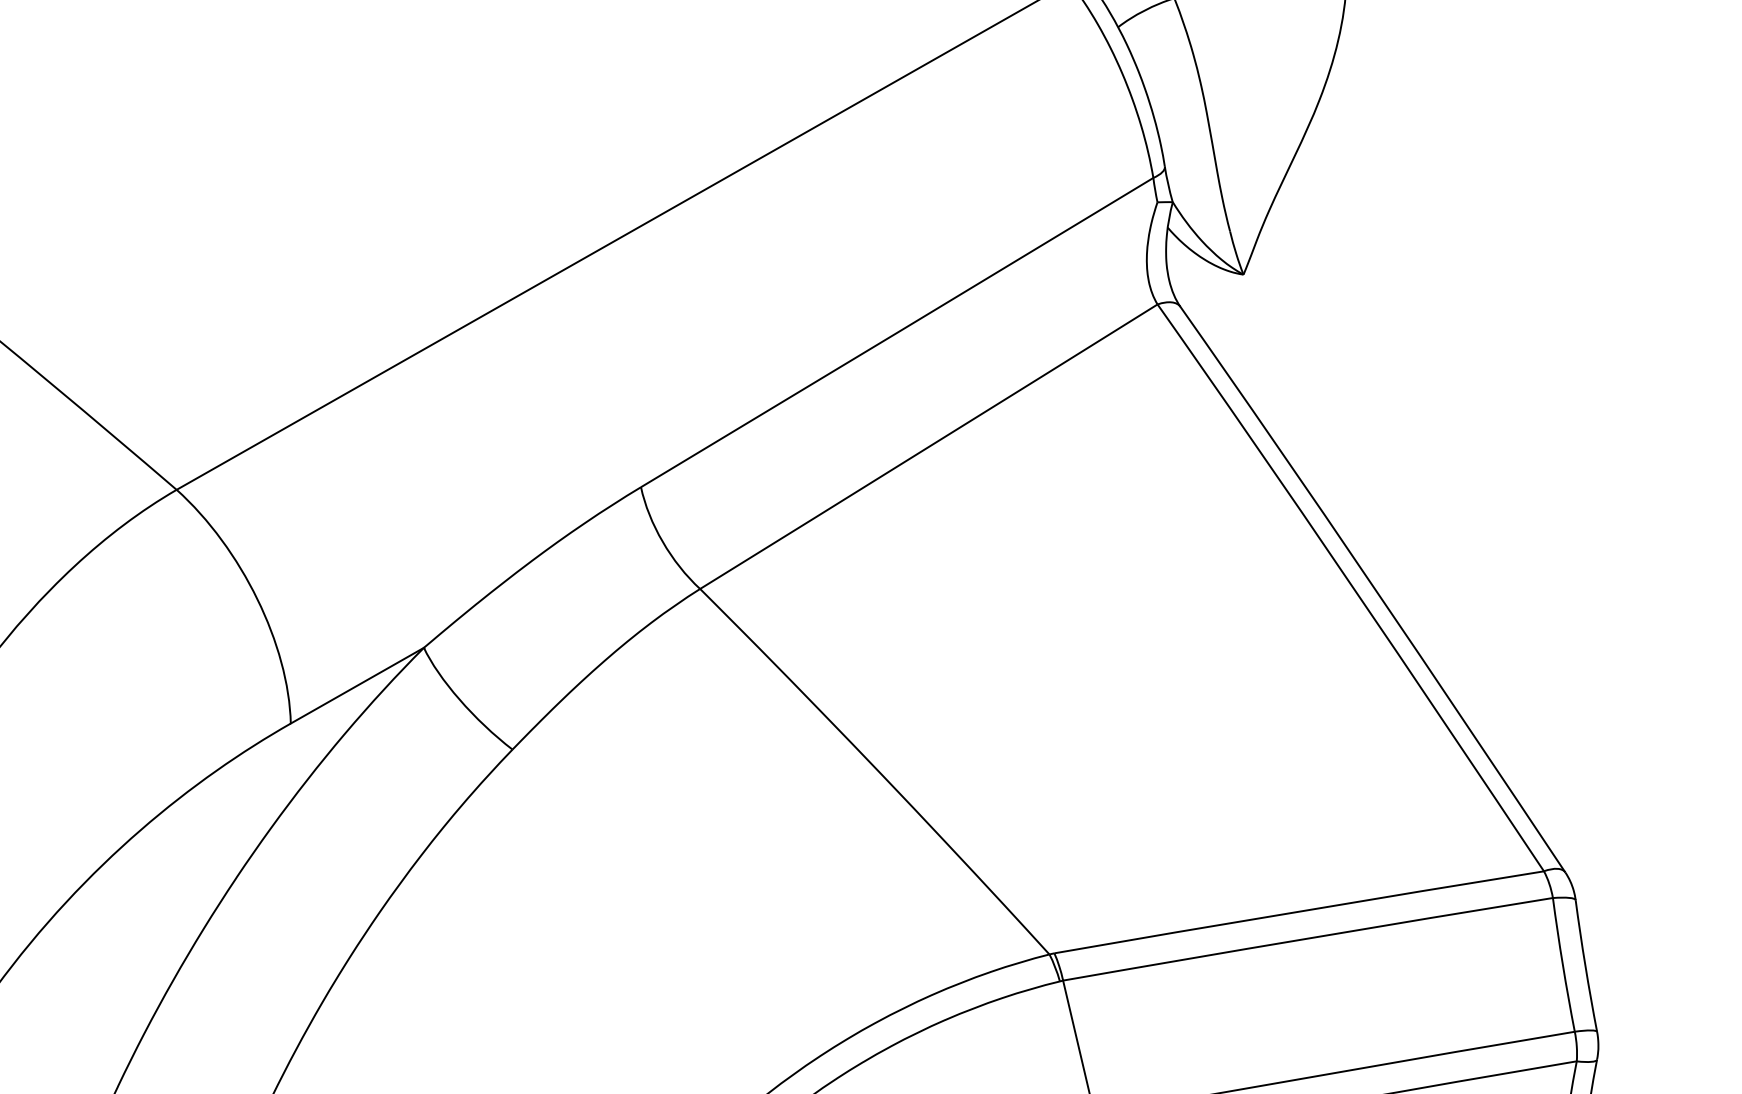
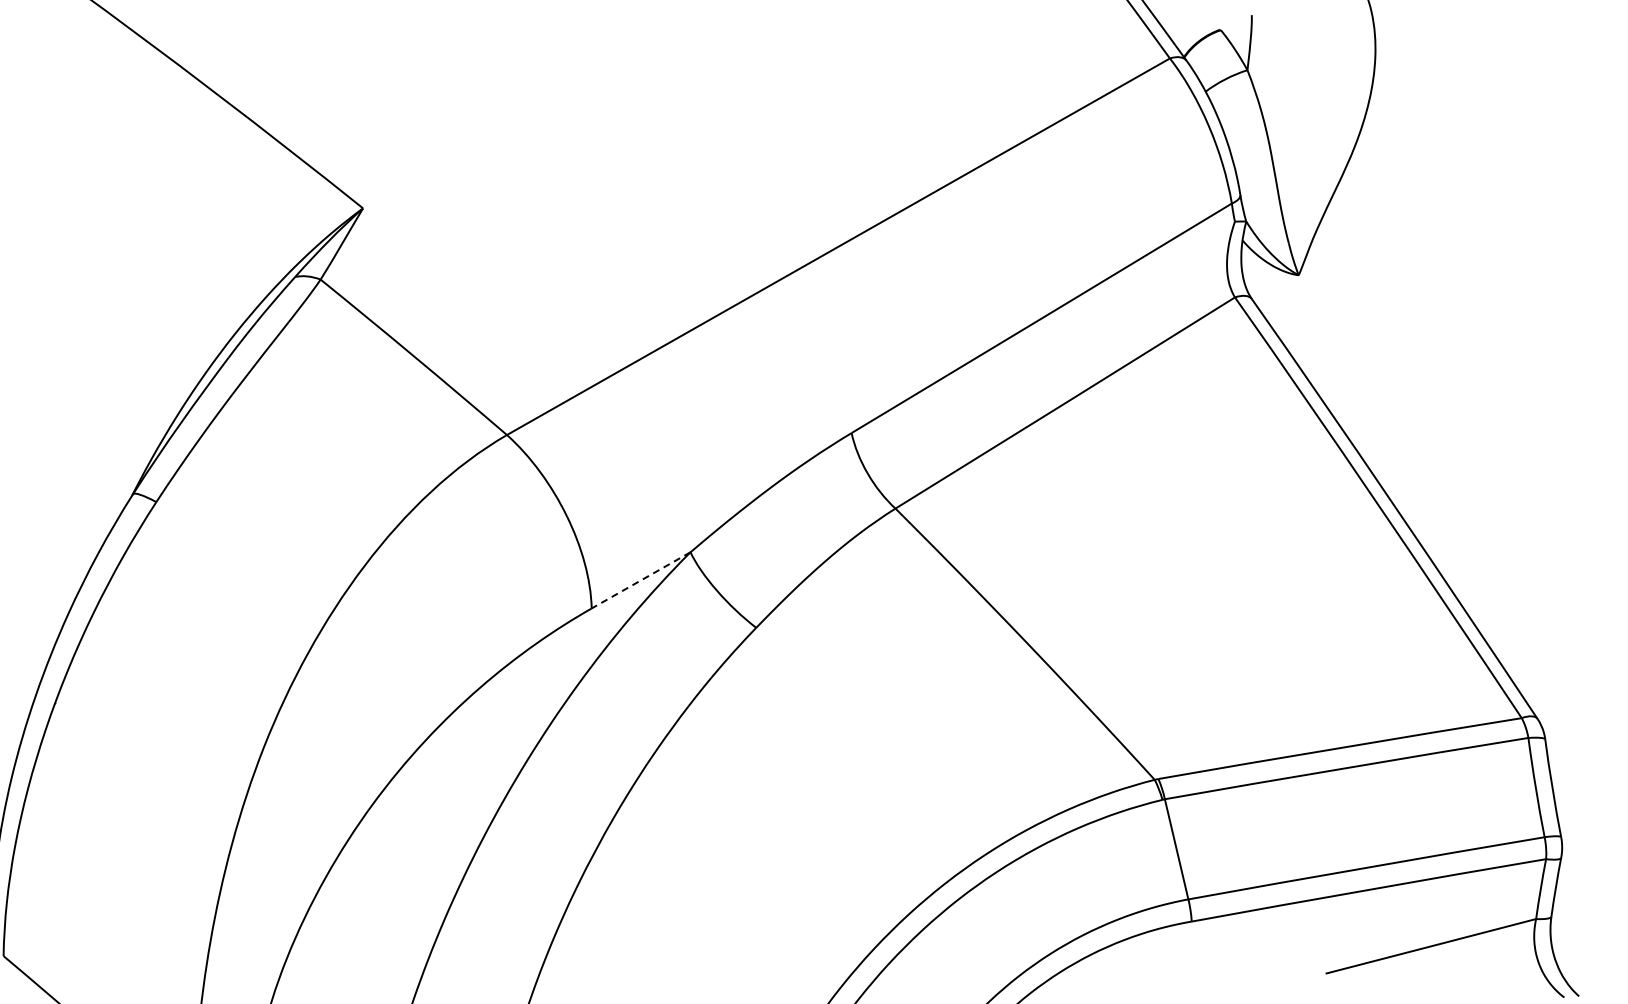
line: (357, 685) -> (641, 580), solid -> dashed

